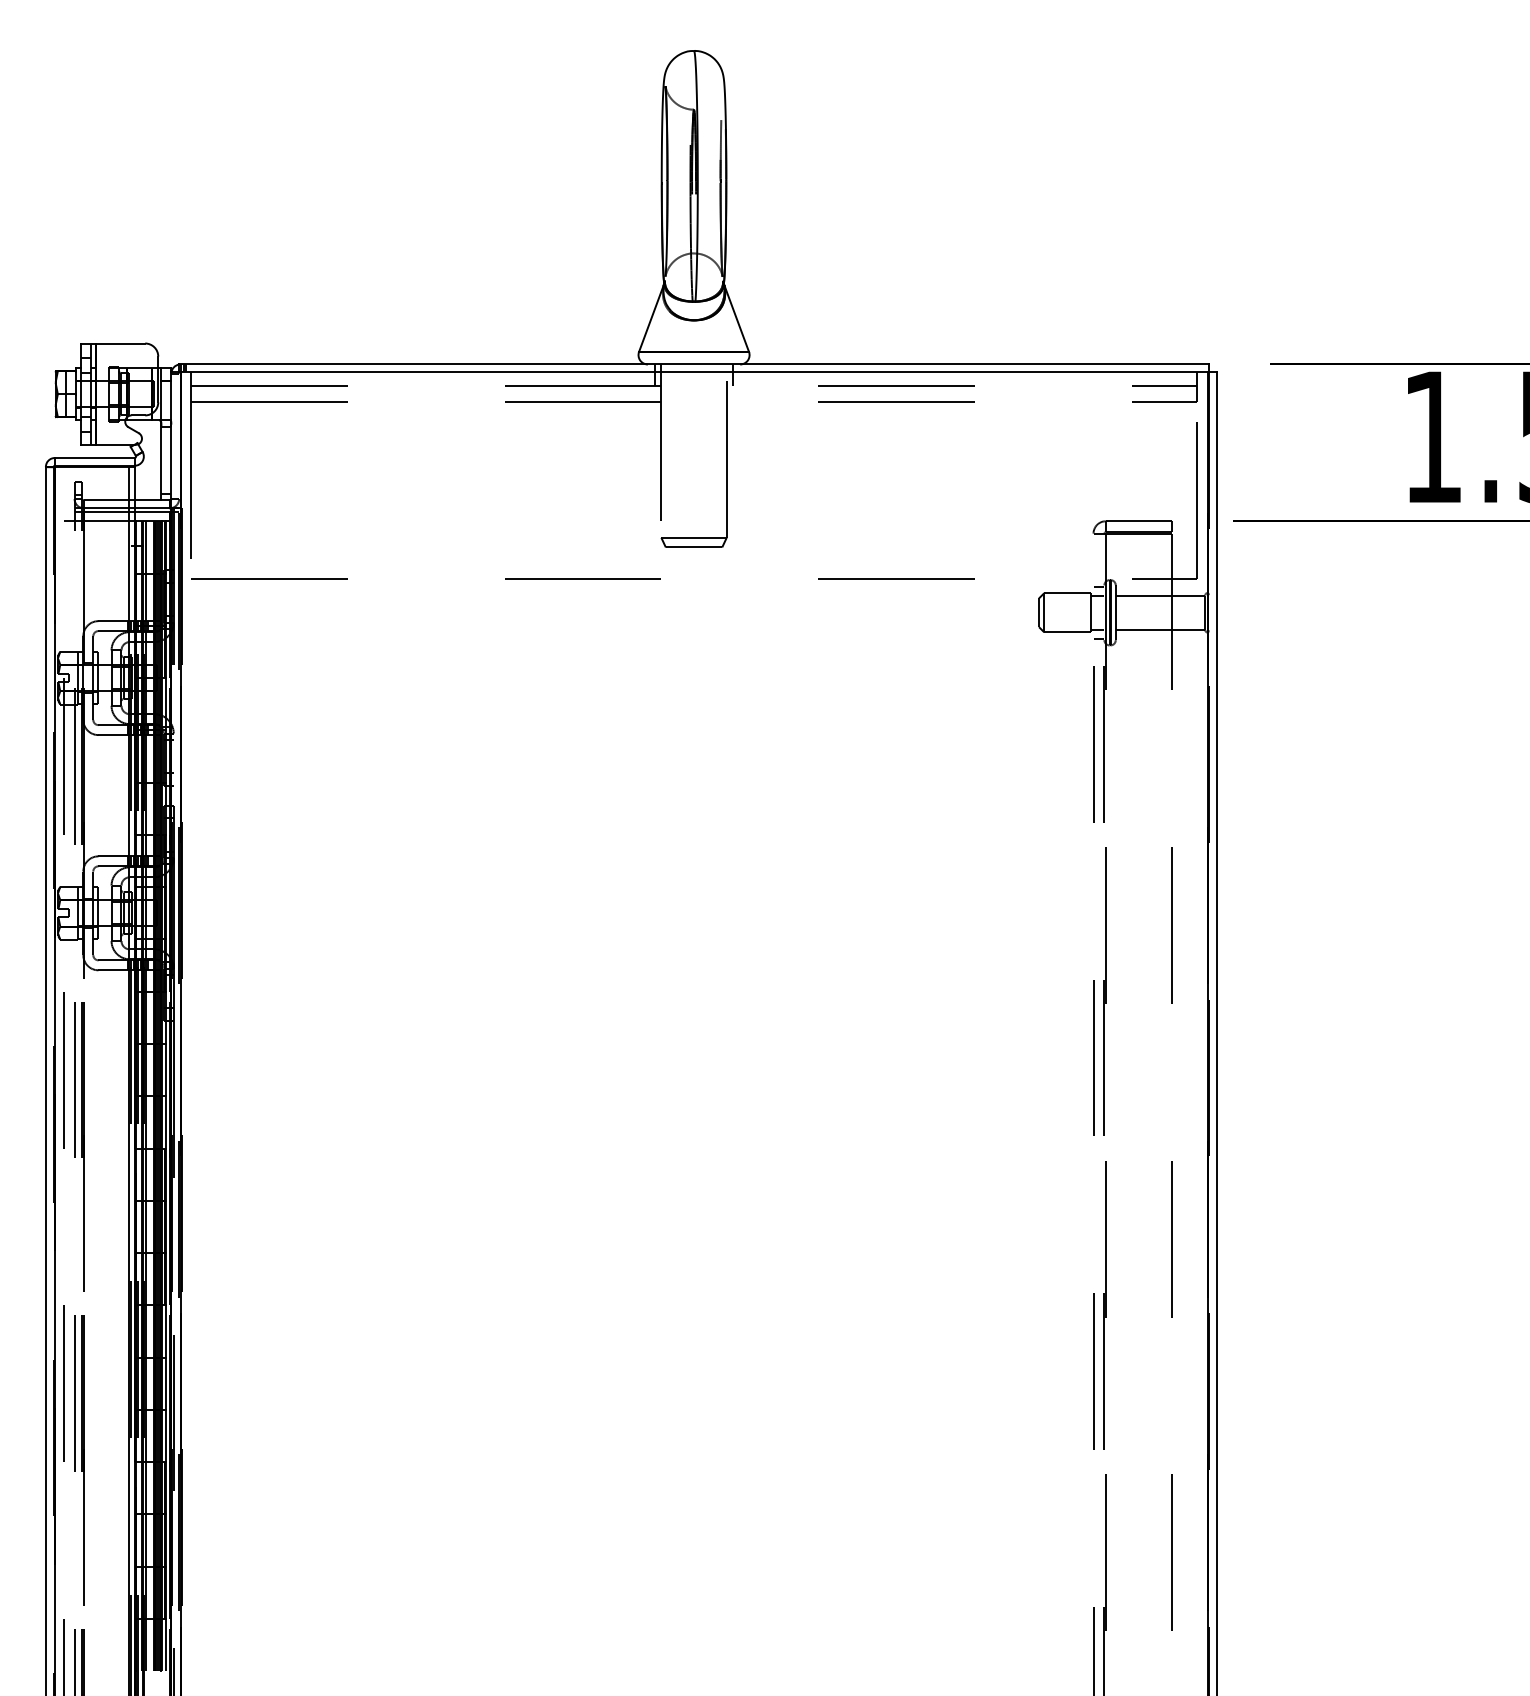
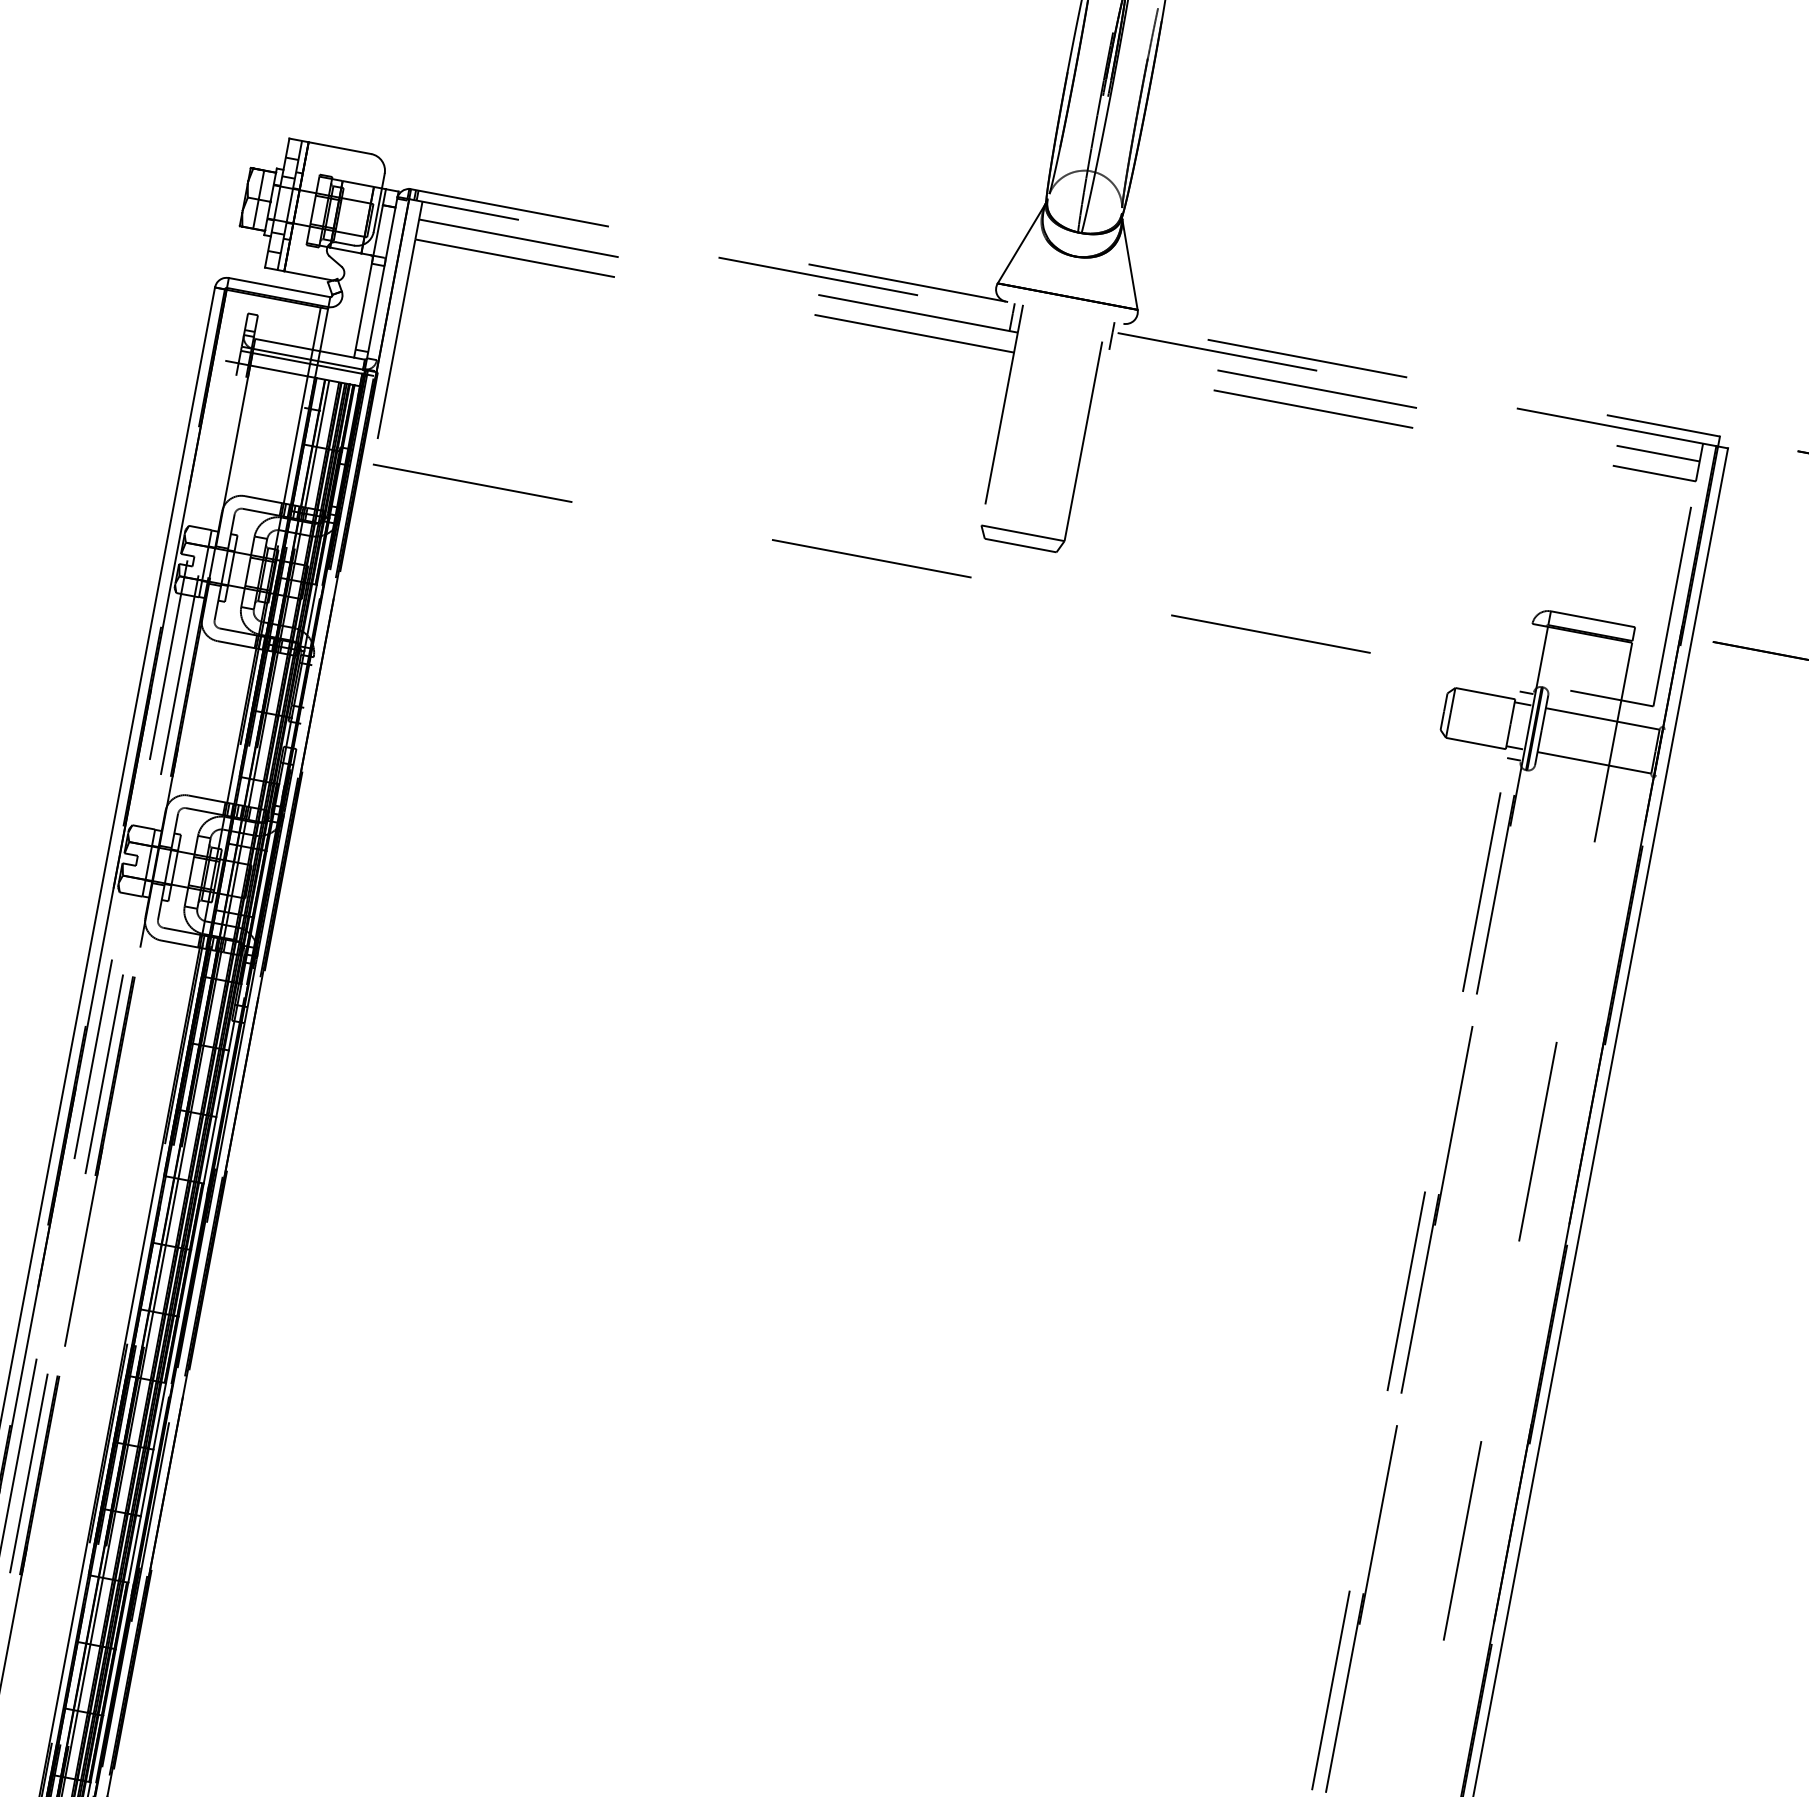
line: (694, 364) -> (1065, 312), solid -> dashed
line: (694, 372) -> (1063, 323), solid -> dashed

